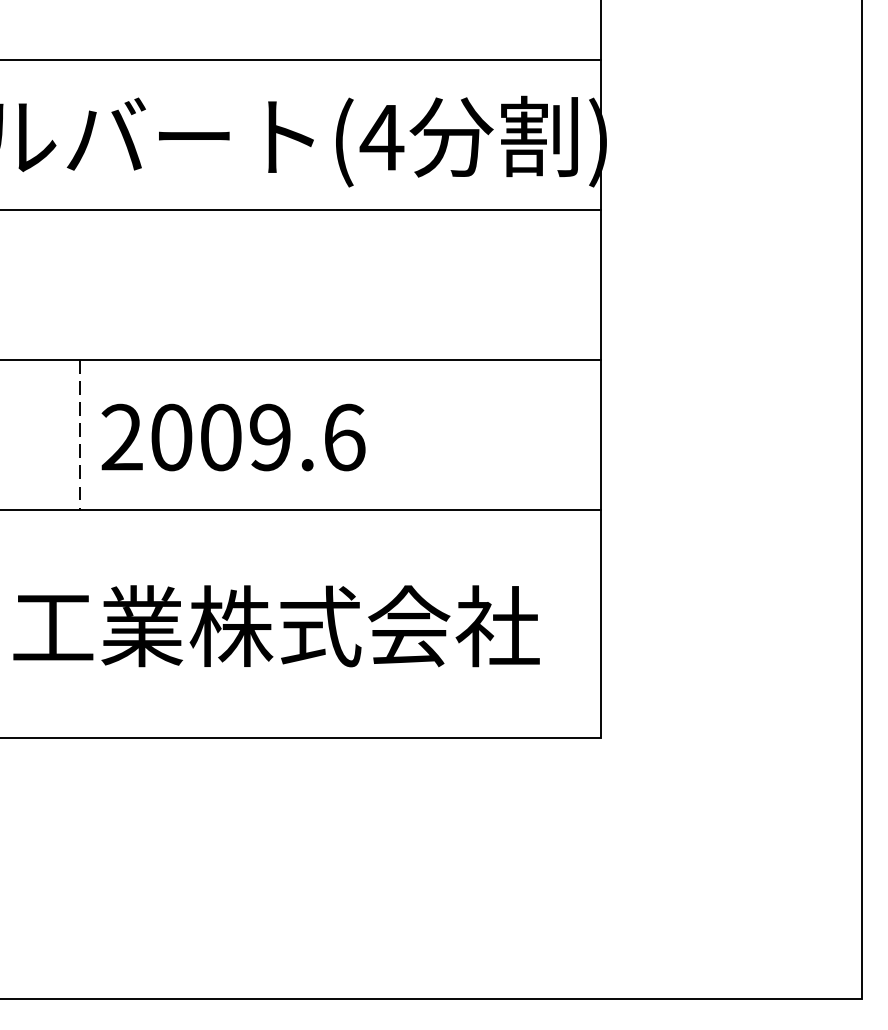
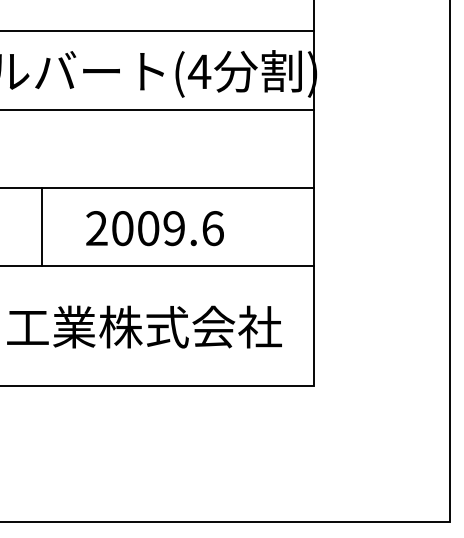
line: (79, 435) -> (41, 227), dashed -> solid
text: (232, 437) -> (154, 228), moved

